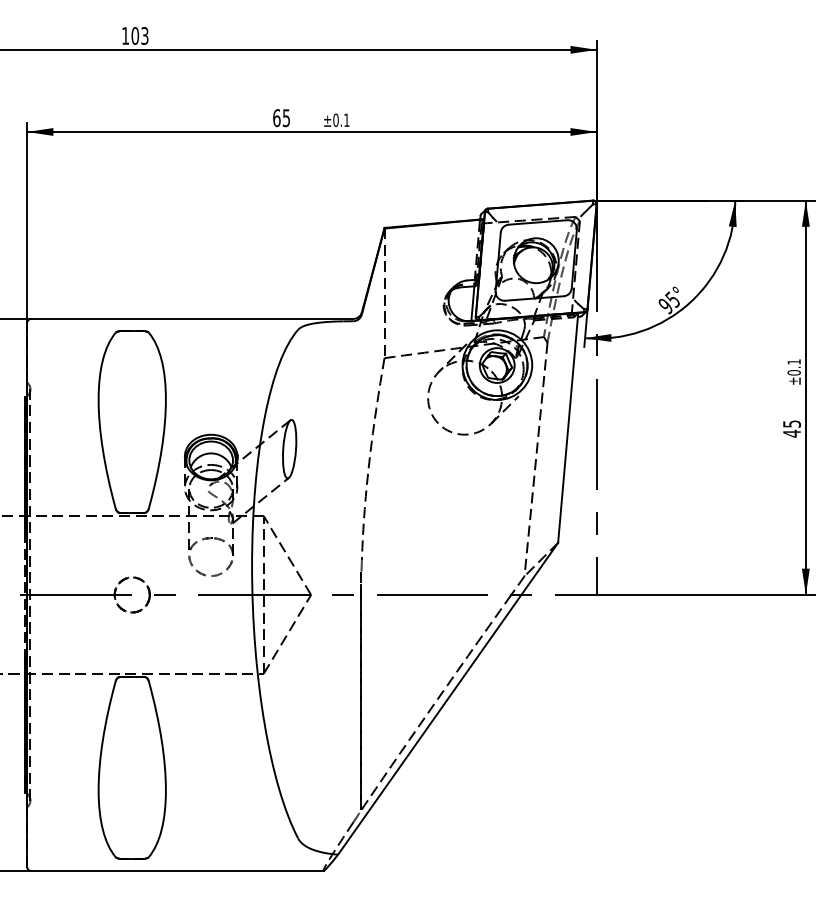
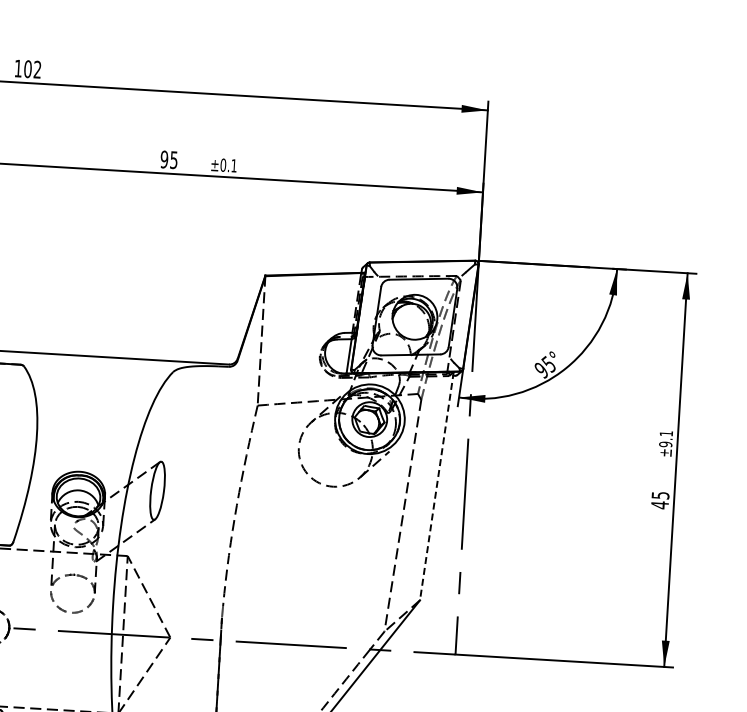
text: (144, 35) -> (37, 69), 103 -> 102
text: (276, 118) -> (164, 159), 65 -> 95
text: (794, 372) -> (666, 444), ±0.1 -> ±9.1
line: (568, 428) -> (437, 486), solid -> dashed

